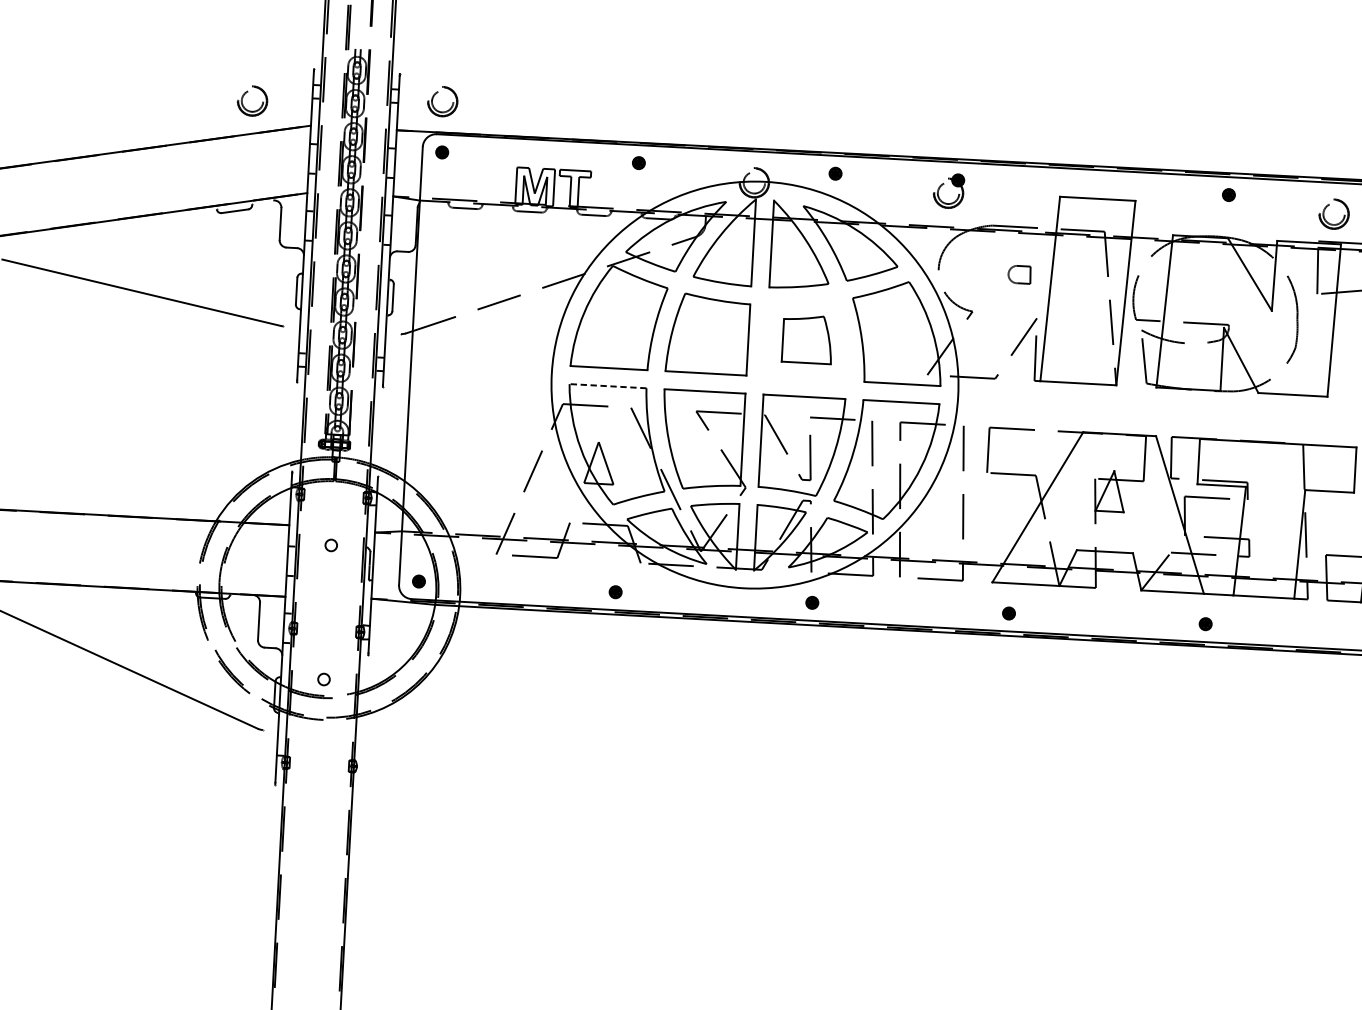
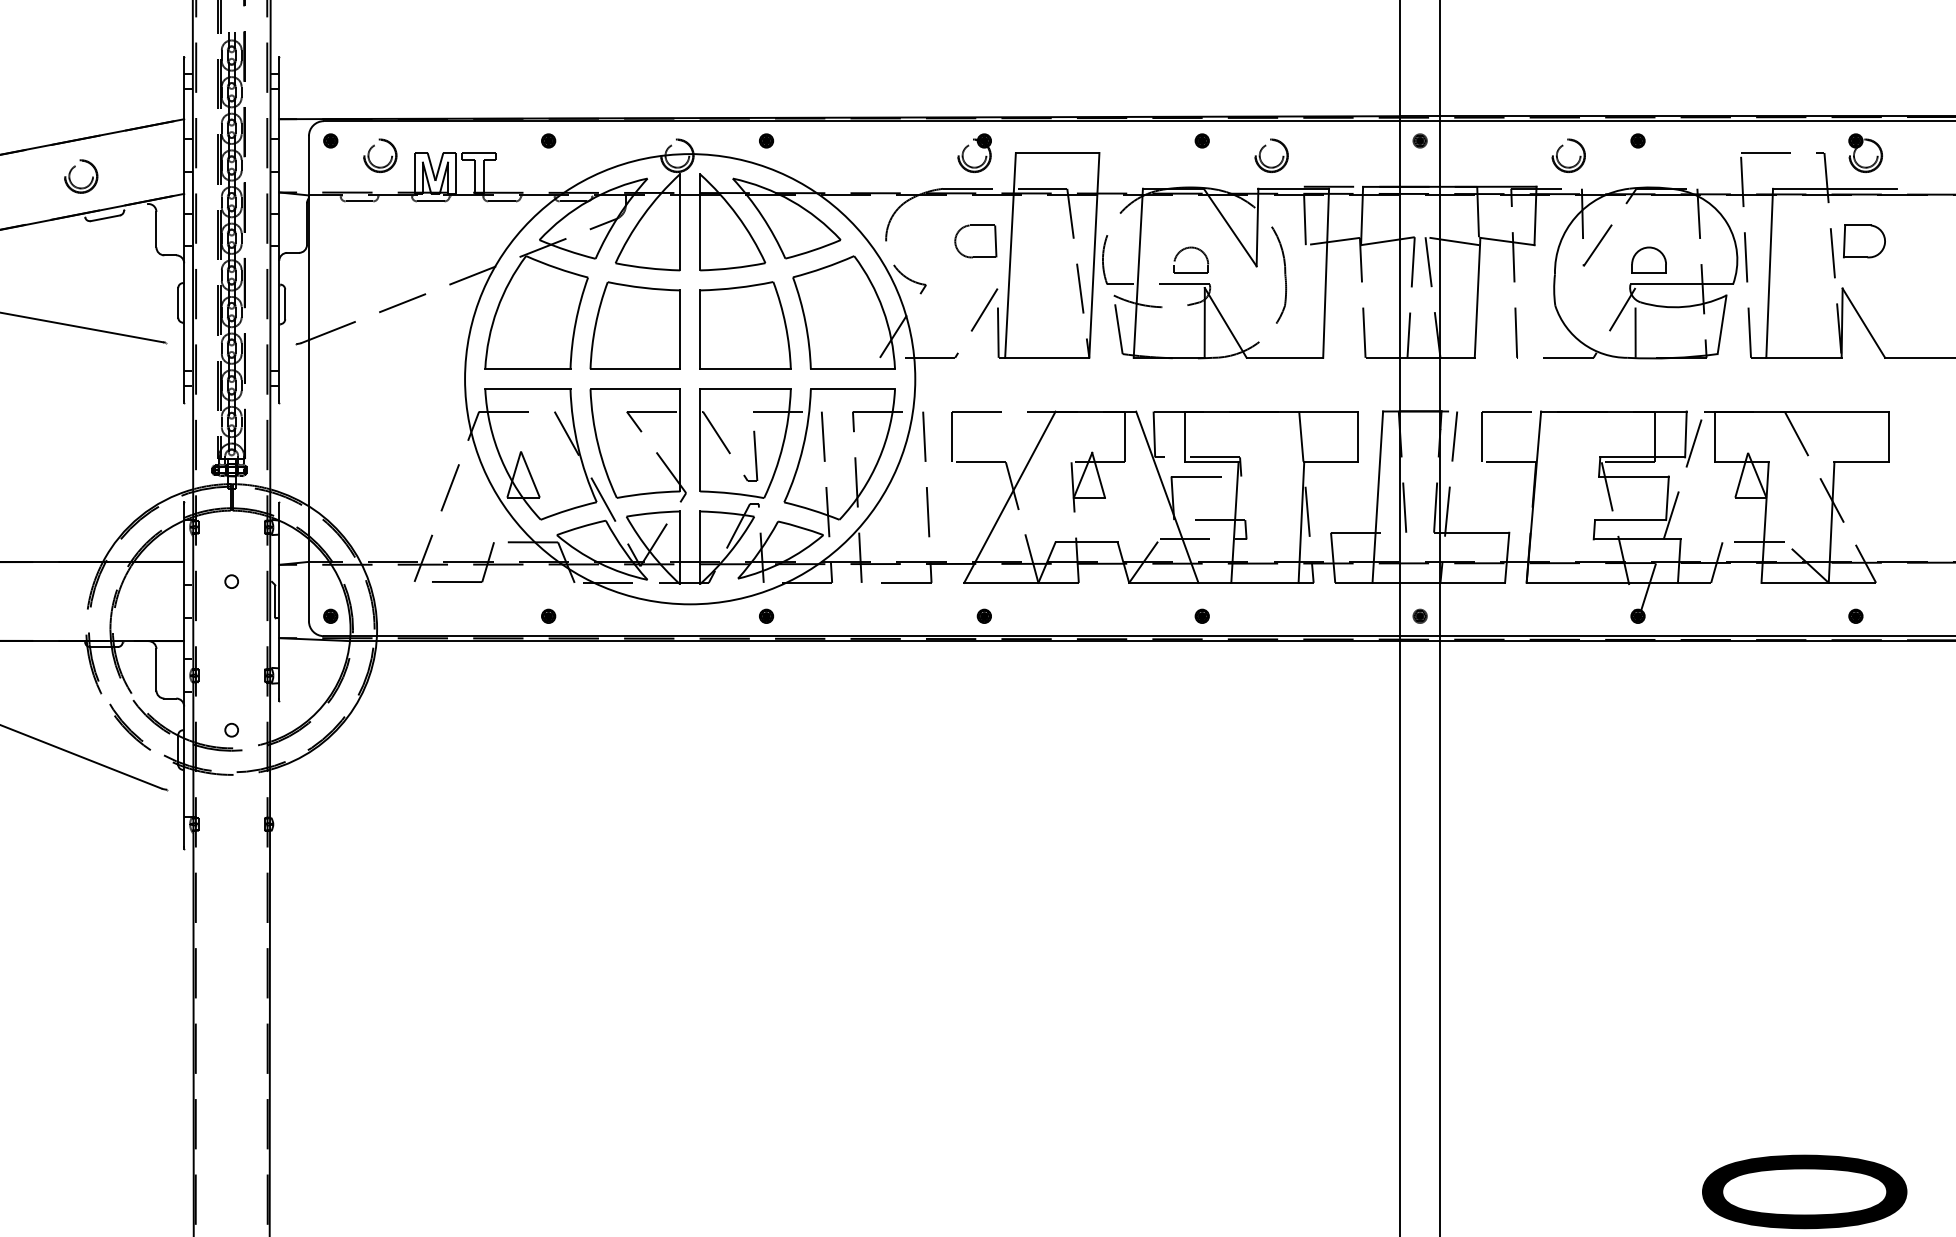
part: (451, 104) -> (390, 158), moved
part: (260, 105) -> (90, 181), moved
part: (944, 184) -> (969, 146), moved
part: (1329, 205) -> (1266, 146), moved
part: (1019, 274) -> (975, 241), size x1.67
part: (1213, 291) -> (1191, 248), added
part: (807, 339) -> (745, 325), size x1.67
line: (607, 386) -> (527, 389), dashed -> solid

